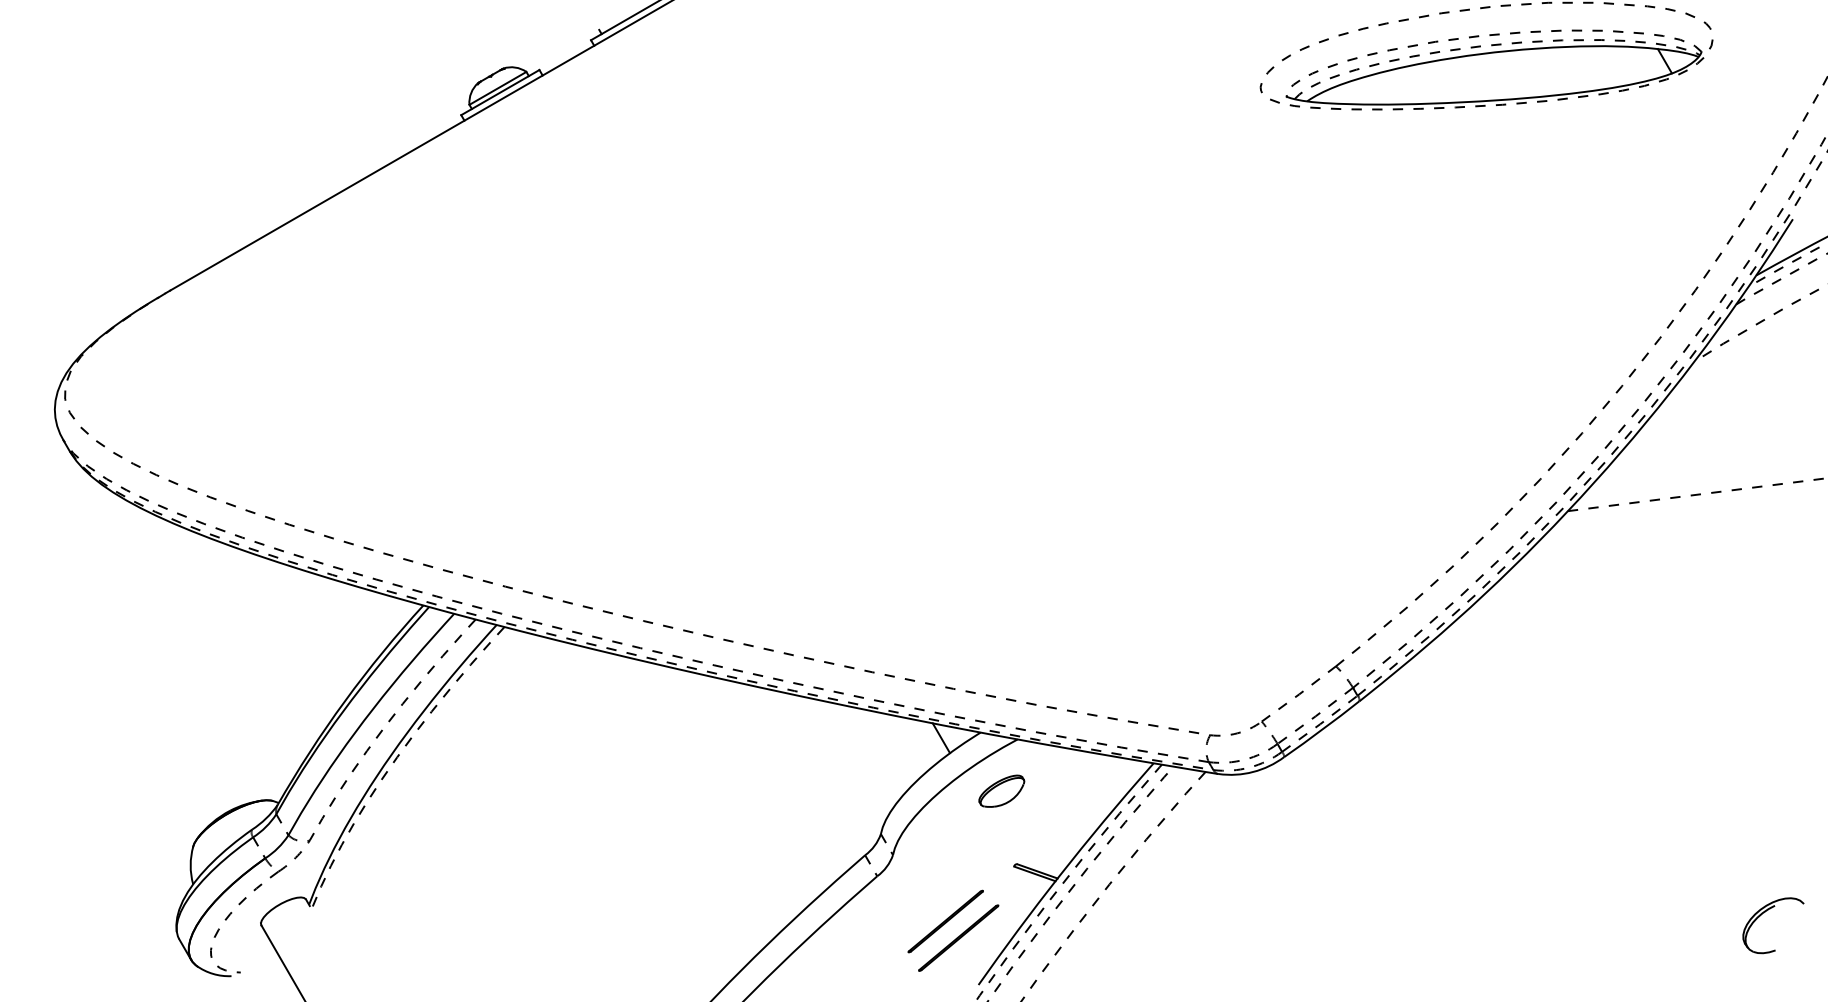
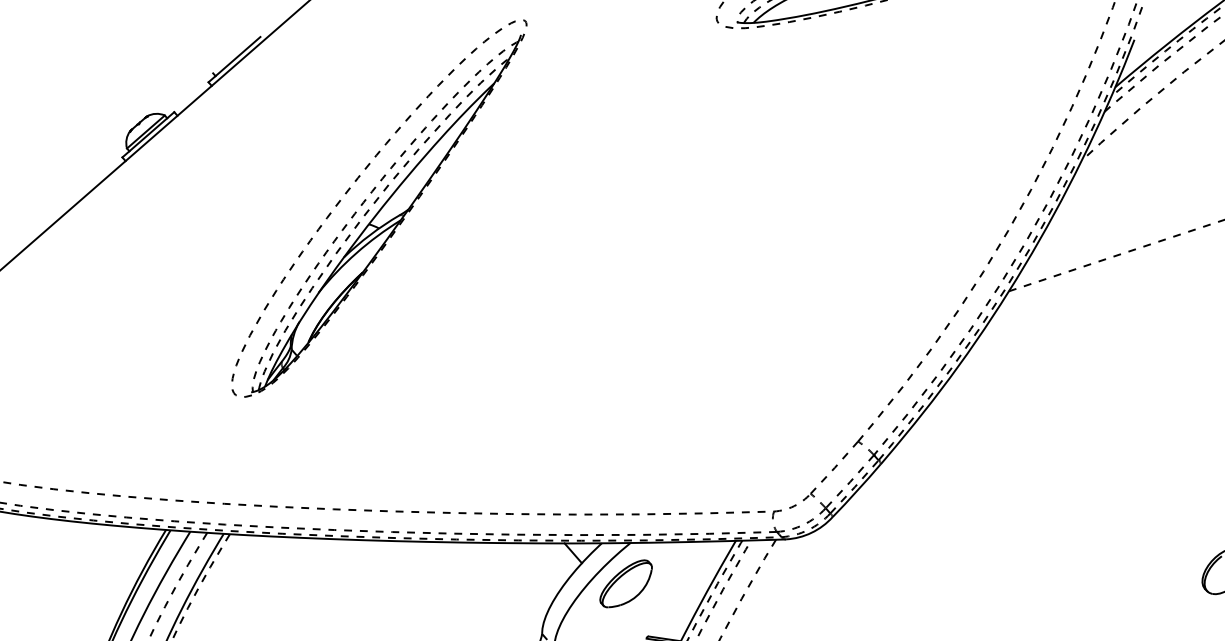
part: (779, 246) -> (379, 209), added
part: (1001, 791) -> (626, 584), size x1.67

